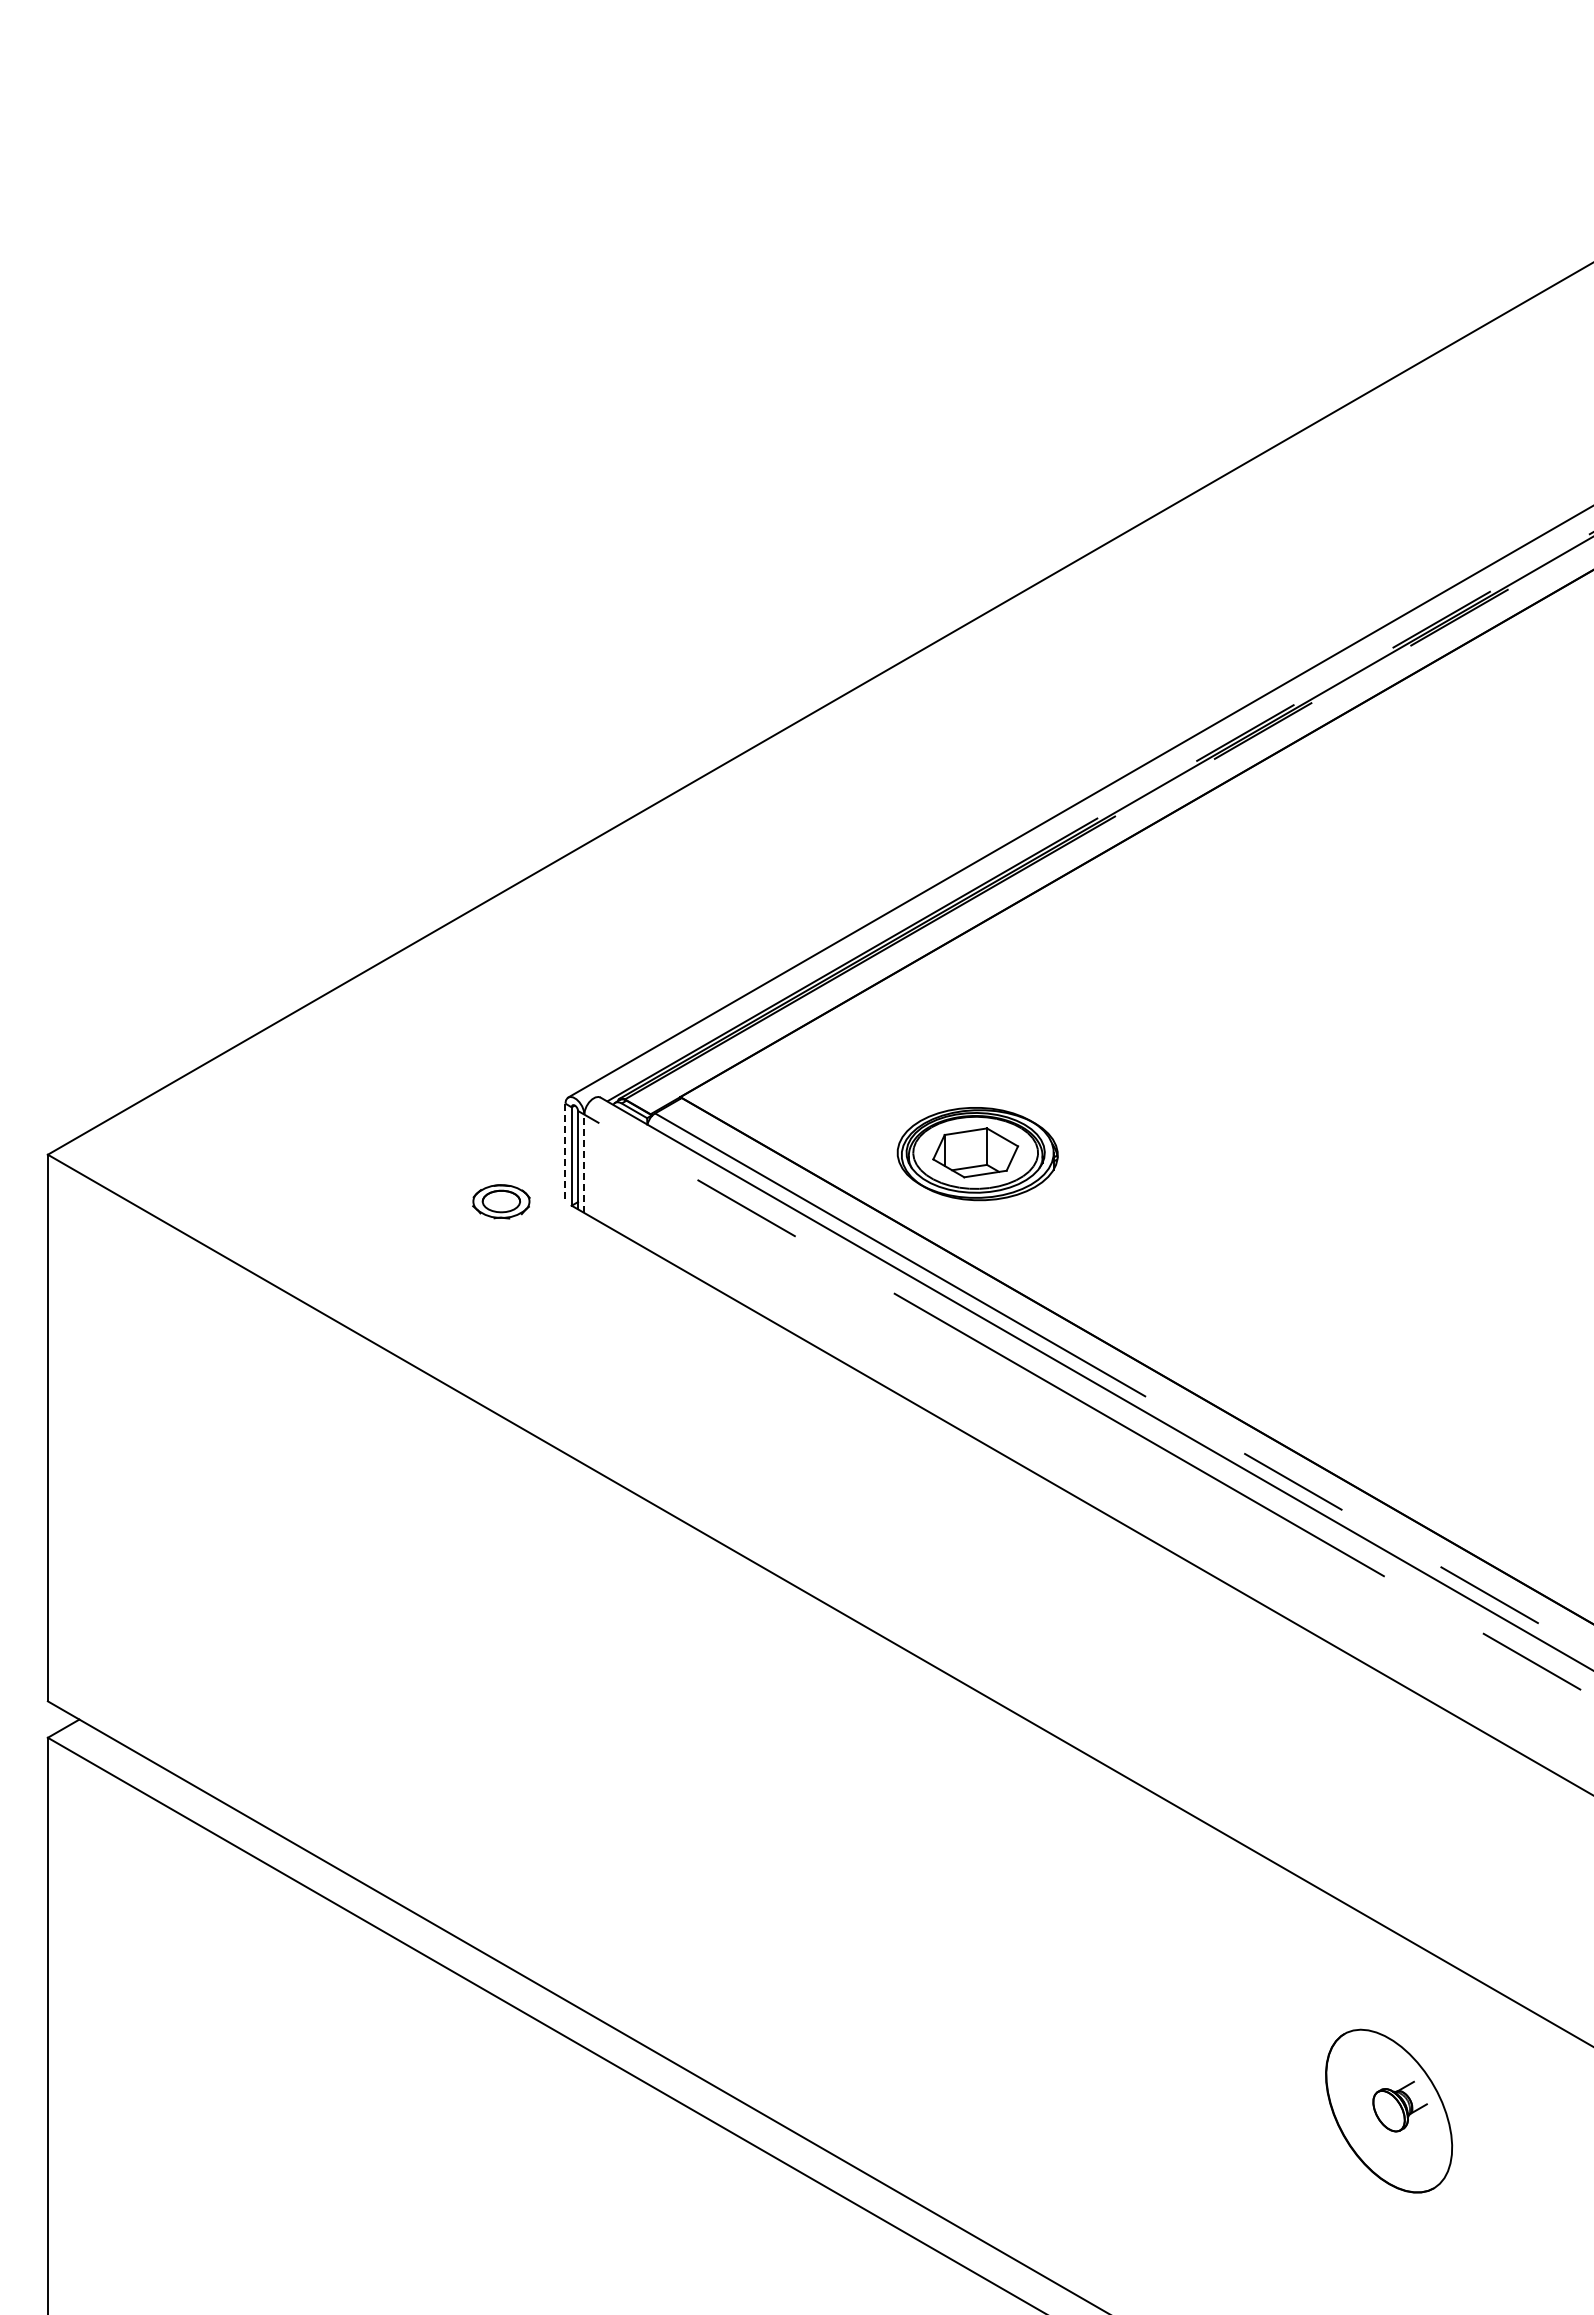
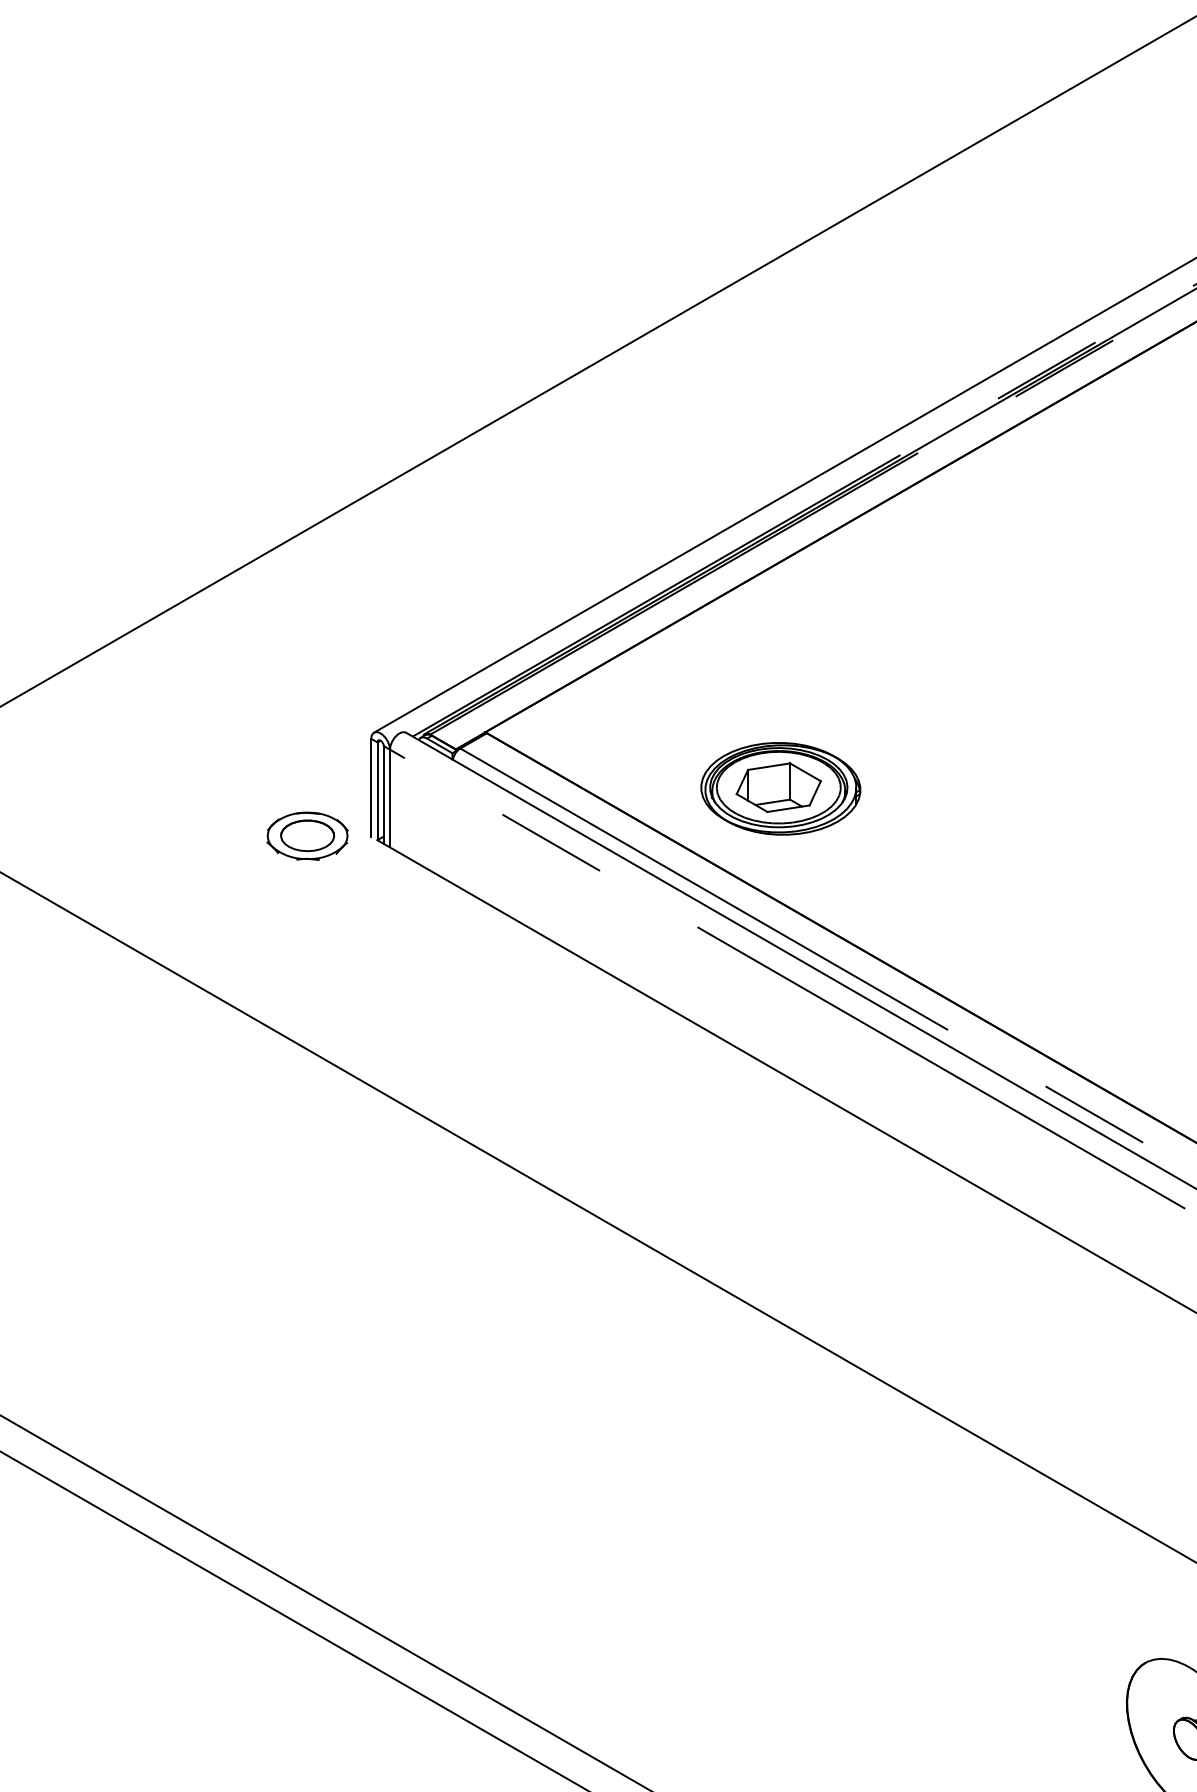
line: (565, 1153) -> (371, 788), dashed -> solid
line: (584, 1163) -> (390, 798), dashed -> solid
part: (501, 1201) -> (307, 836), size x1.43

